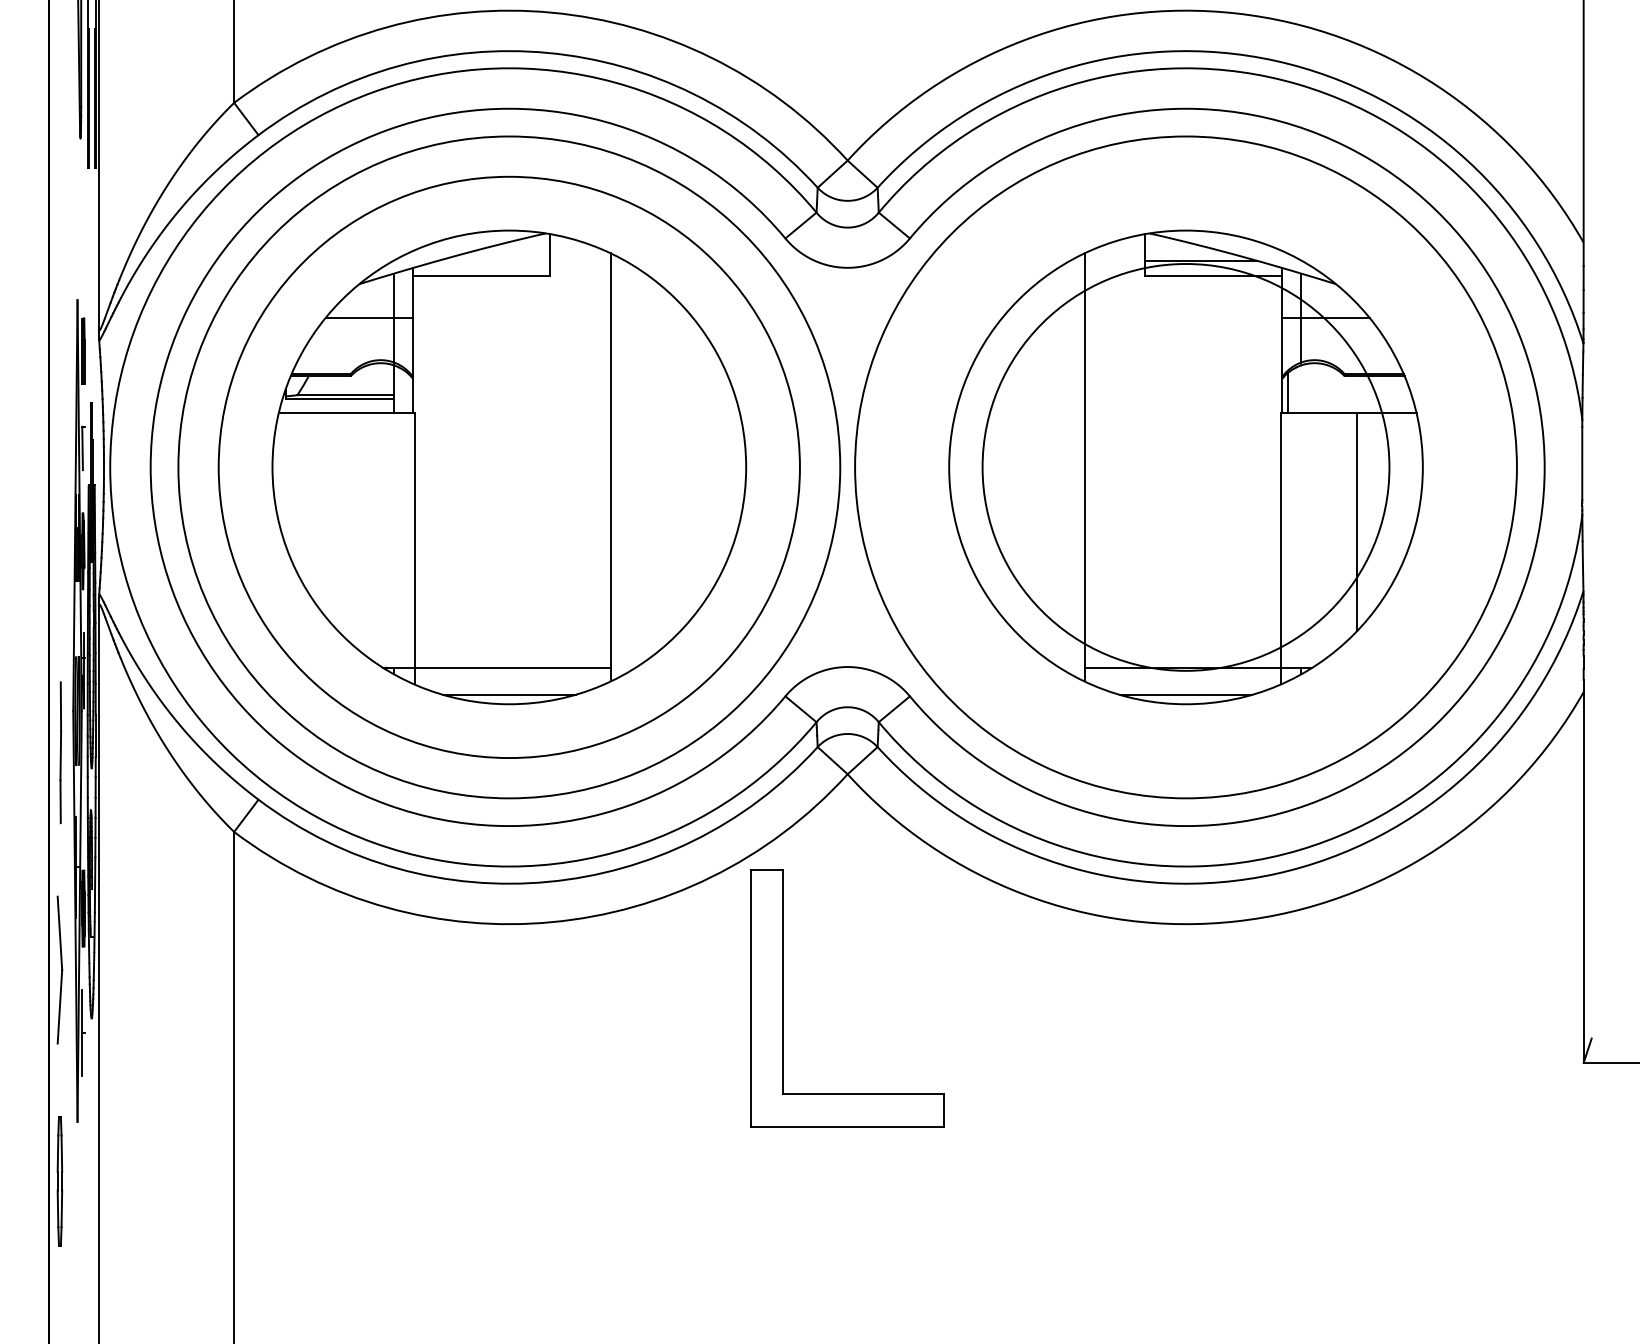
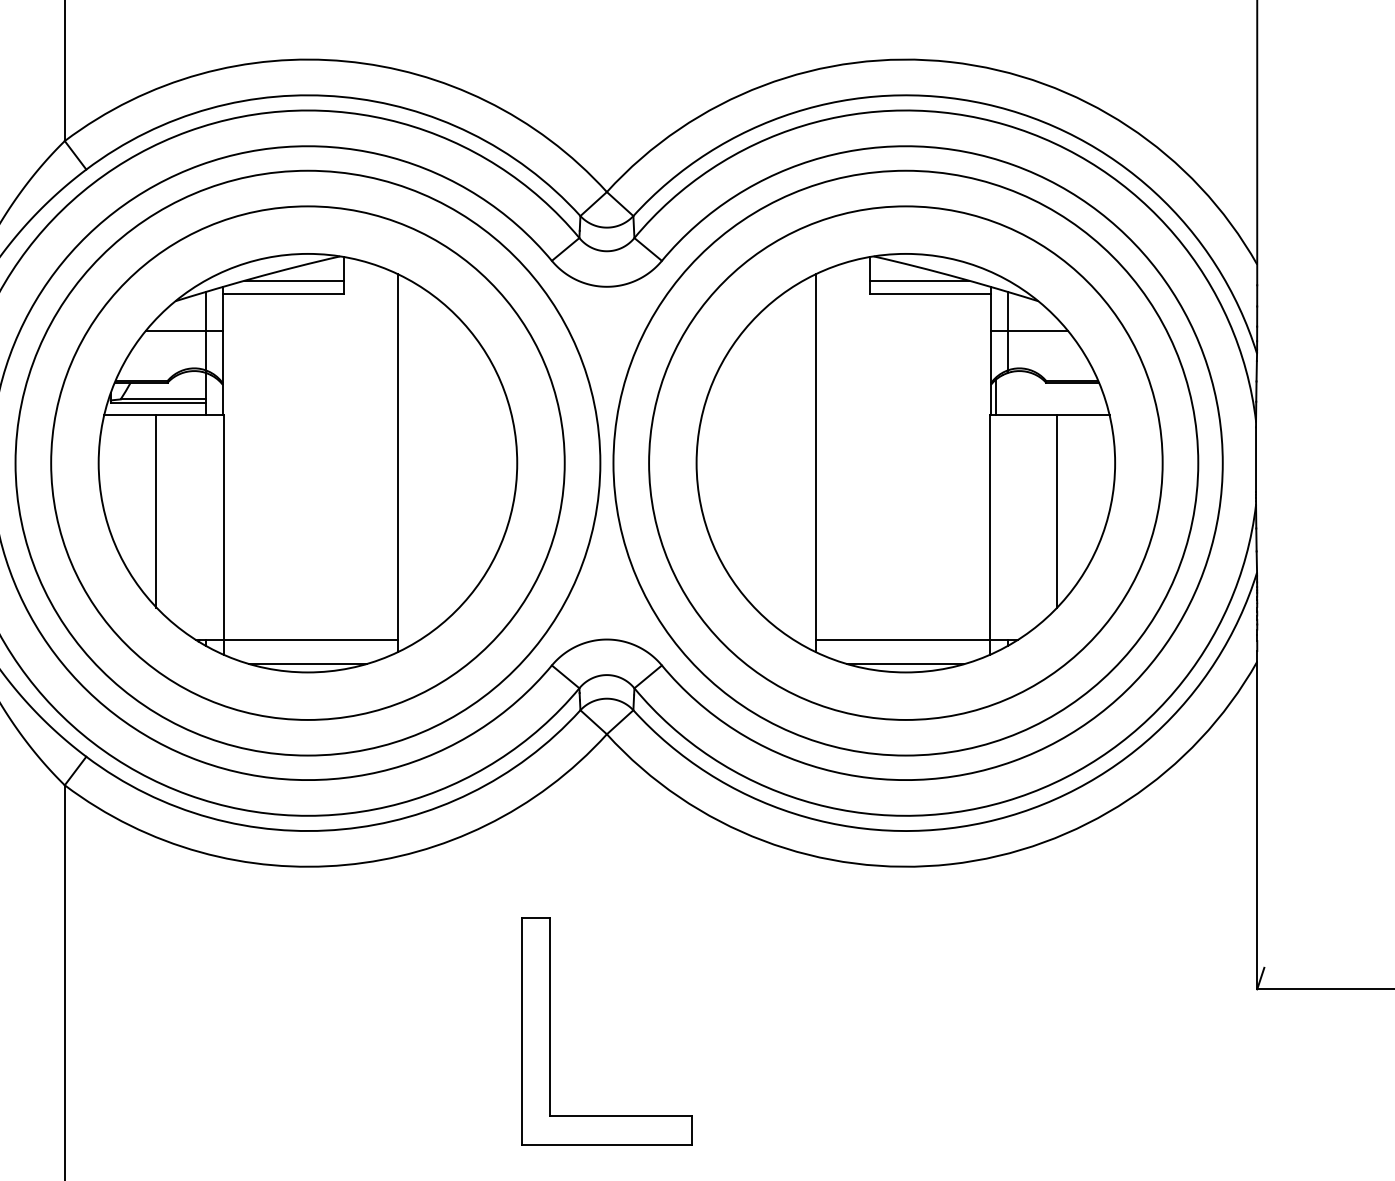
line: (493, 260) -> (293, 280), added
circle: (1185, 467) -> (905, 463), size x1.43
line: (337, 521) -> (156, 510), added
part: (783, 998) -> (550, 1031), moved

